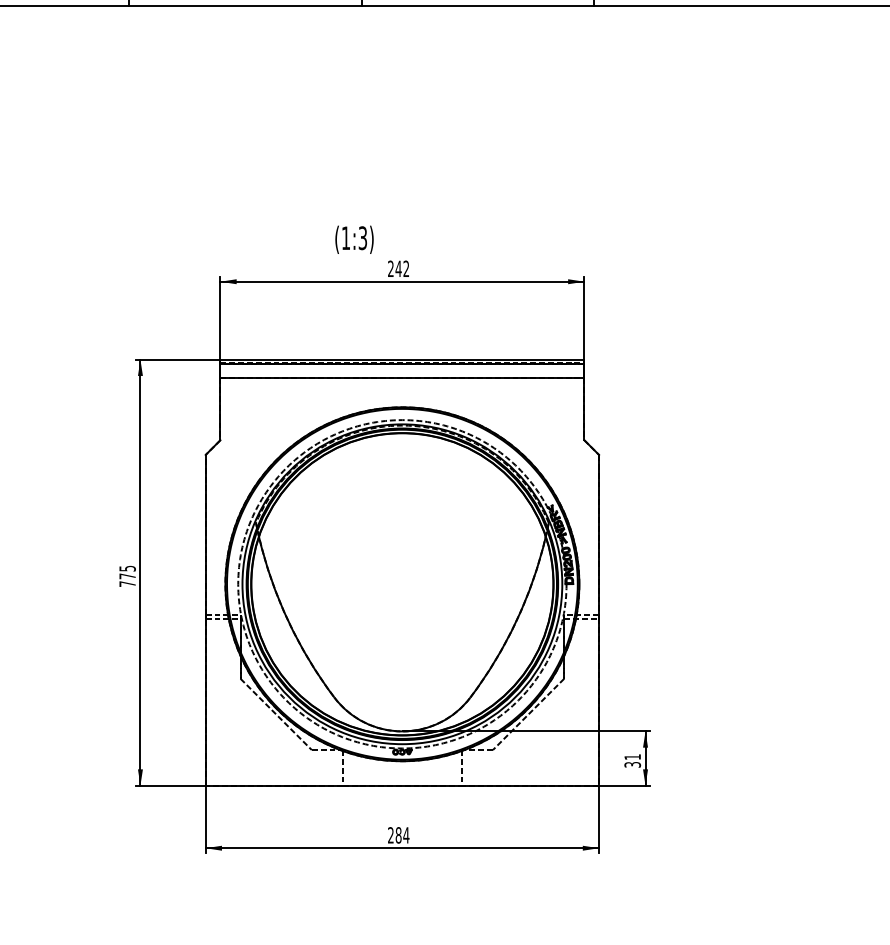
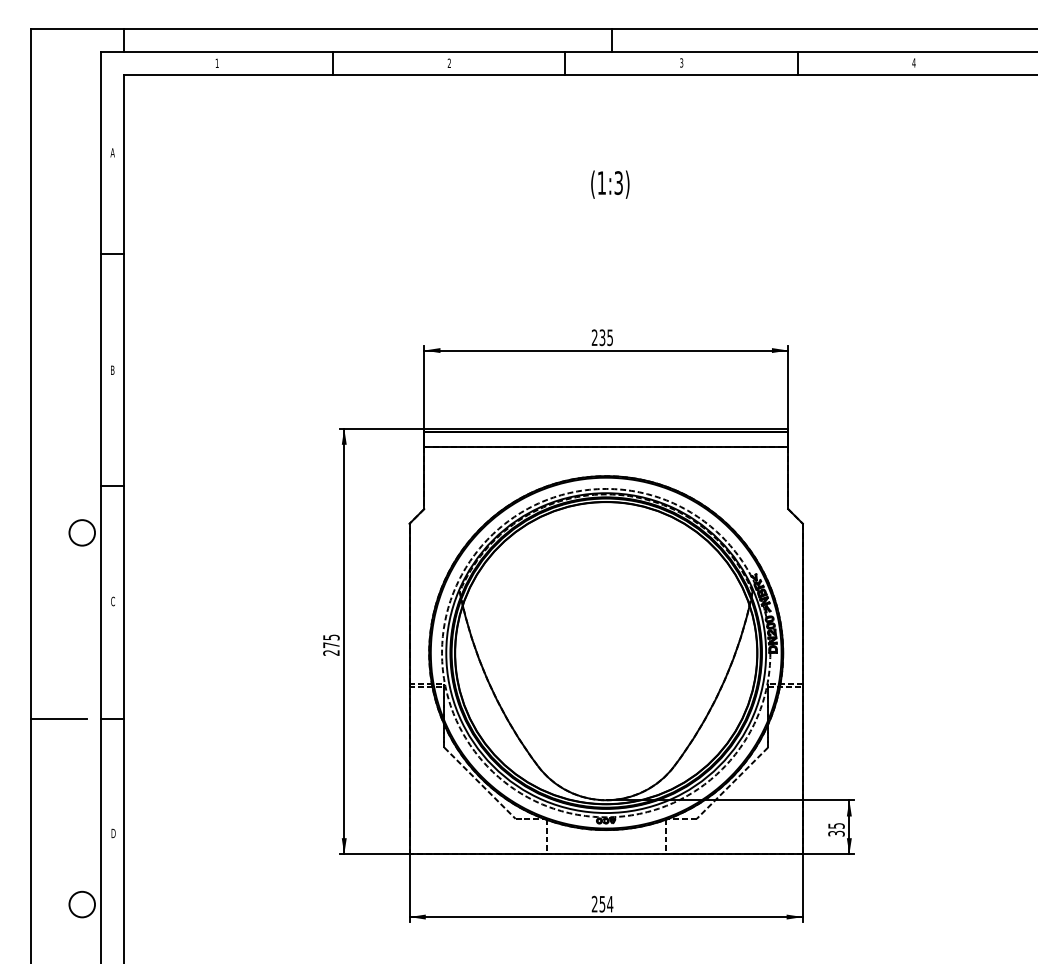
text: (354, 239) -> (610, 184), moved
text: (401, 268) -> (605, 337), 242 -> 235
text: (127, 583) -> (331, 652), 775 -> 275
text: (632, 756) -> (836, 825), 31 -> 35
text: (398, 834) -> (602, 903), 284 -> 254

